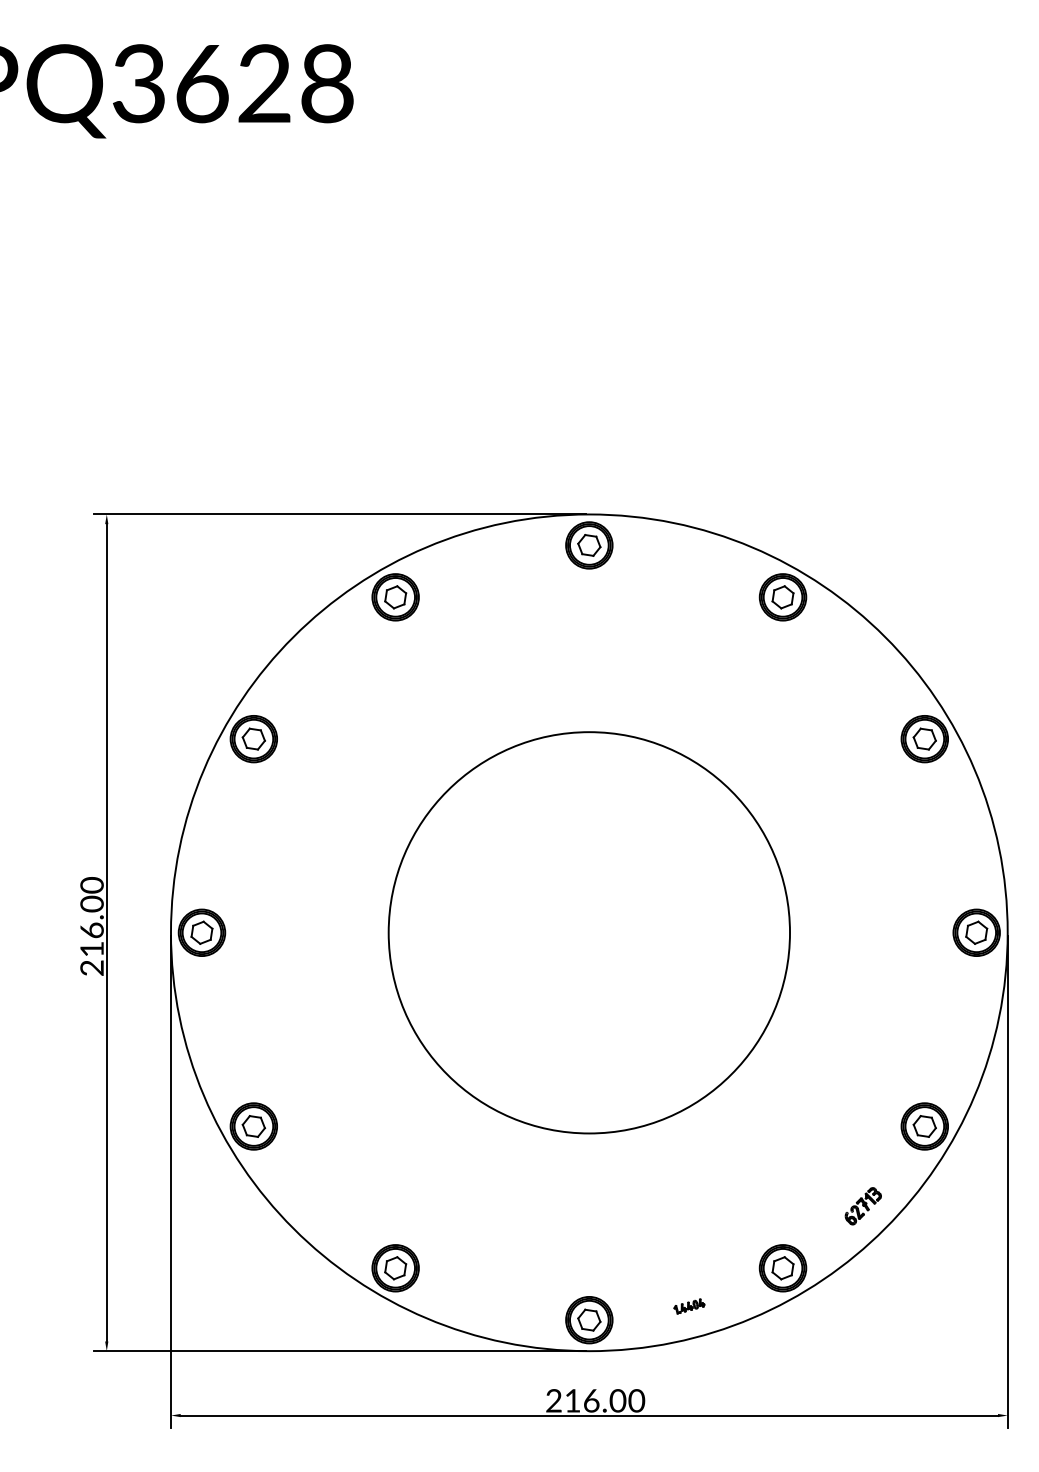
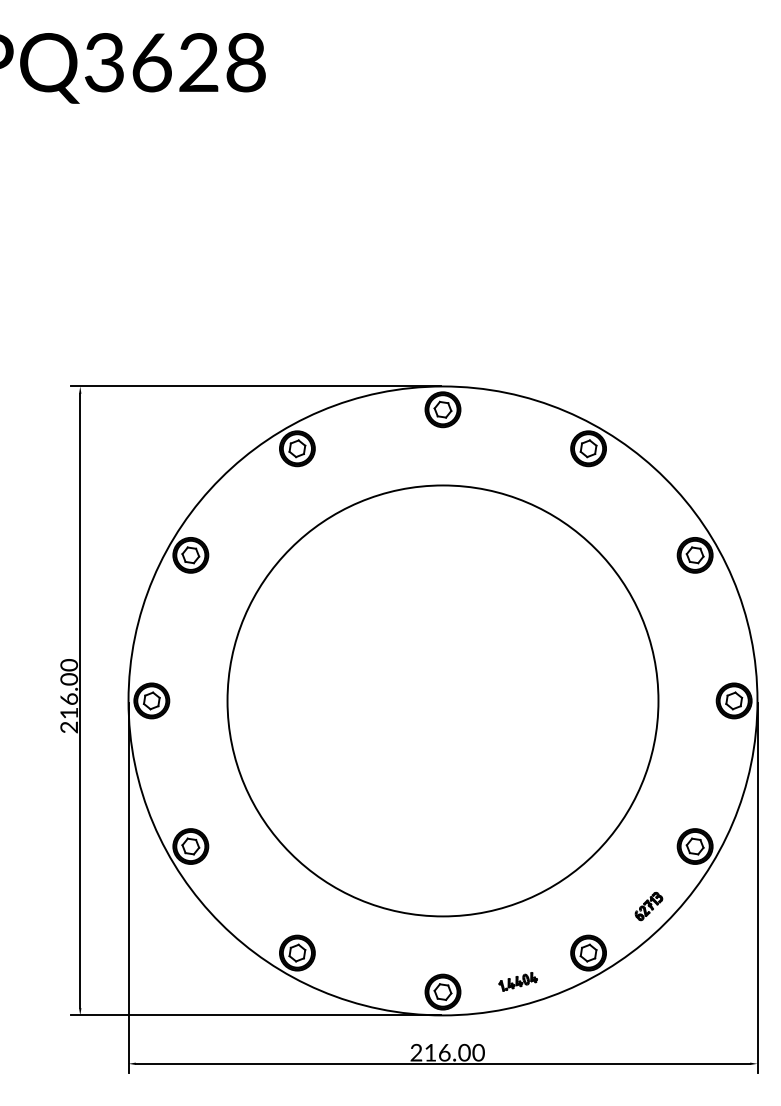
circle: (589, 932) -> (443, 700), size x1.43
part: (689, 1306) -> (518, 981), size x1.67

